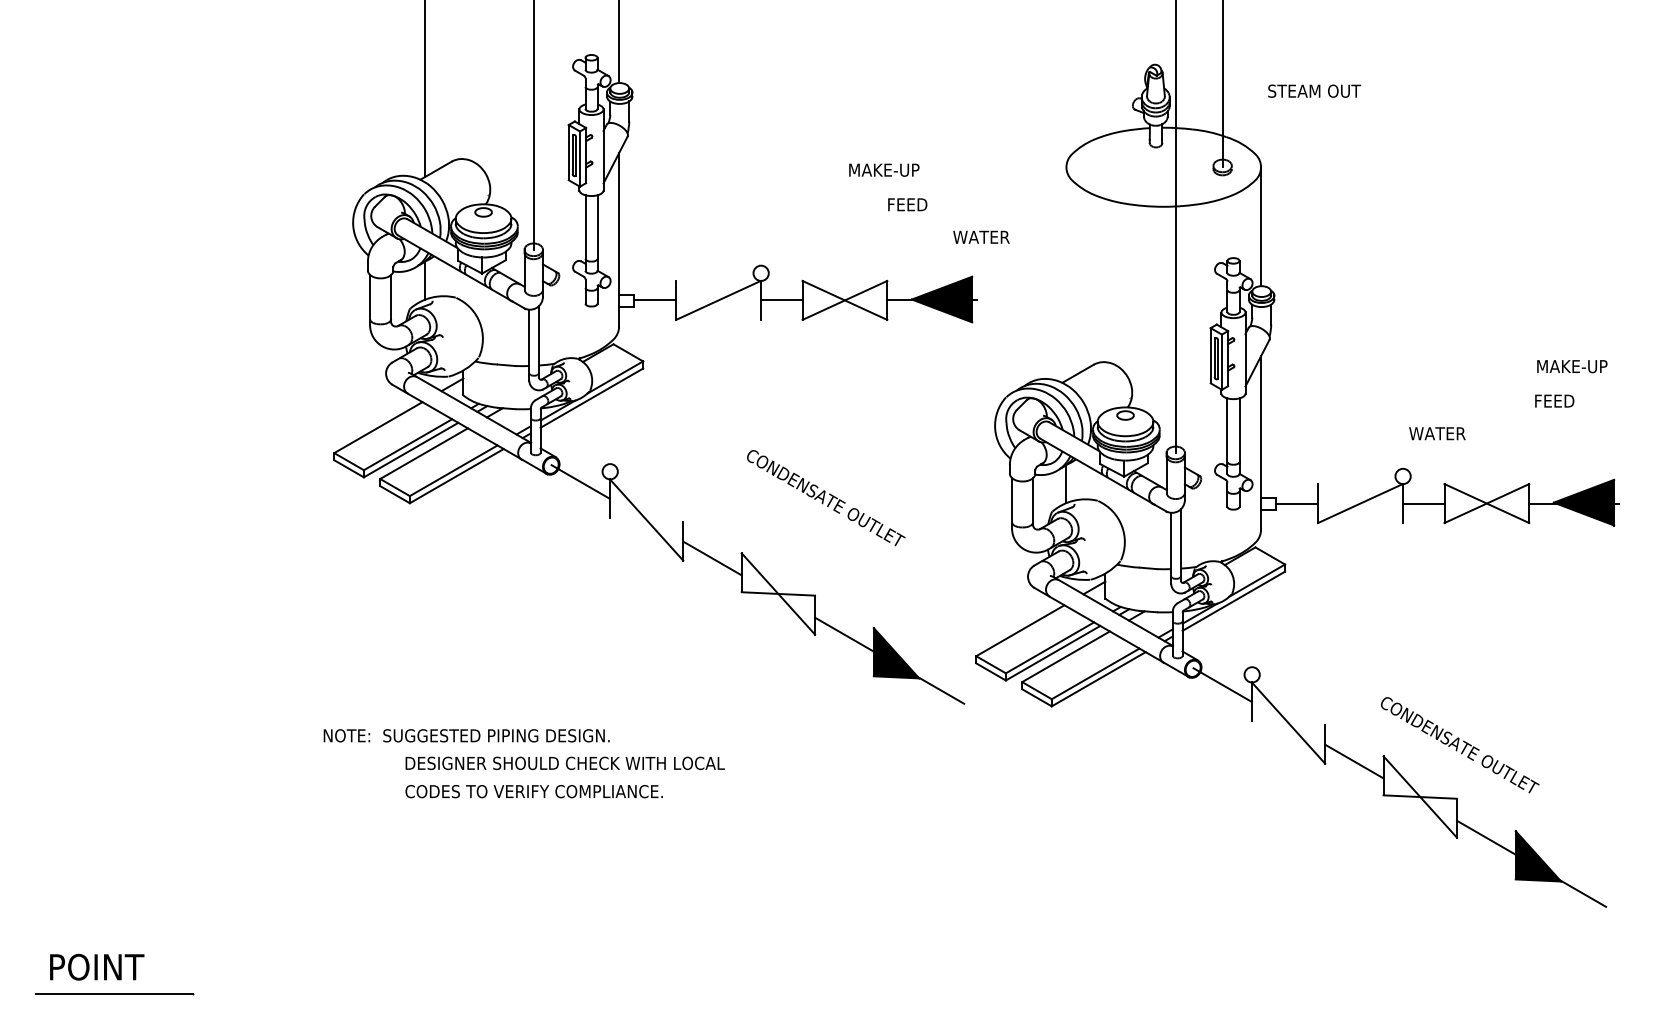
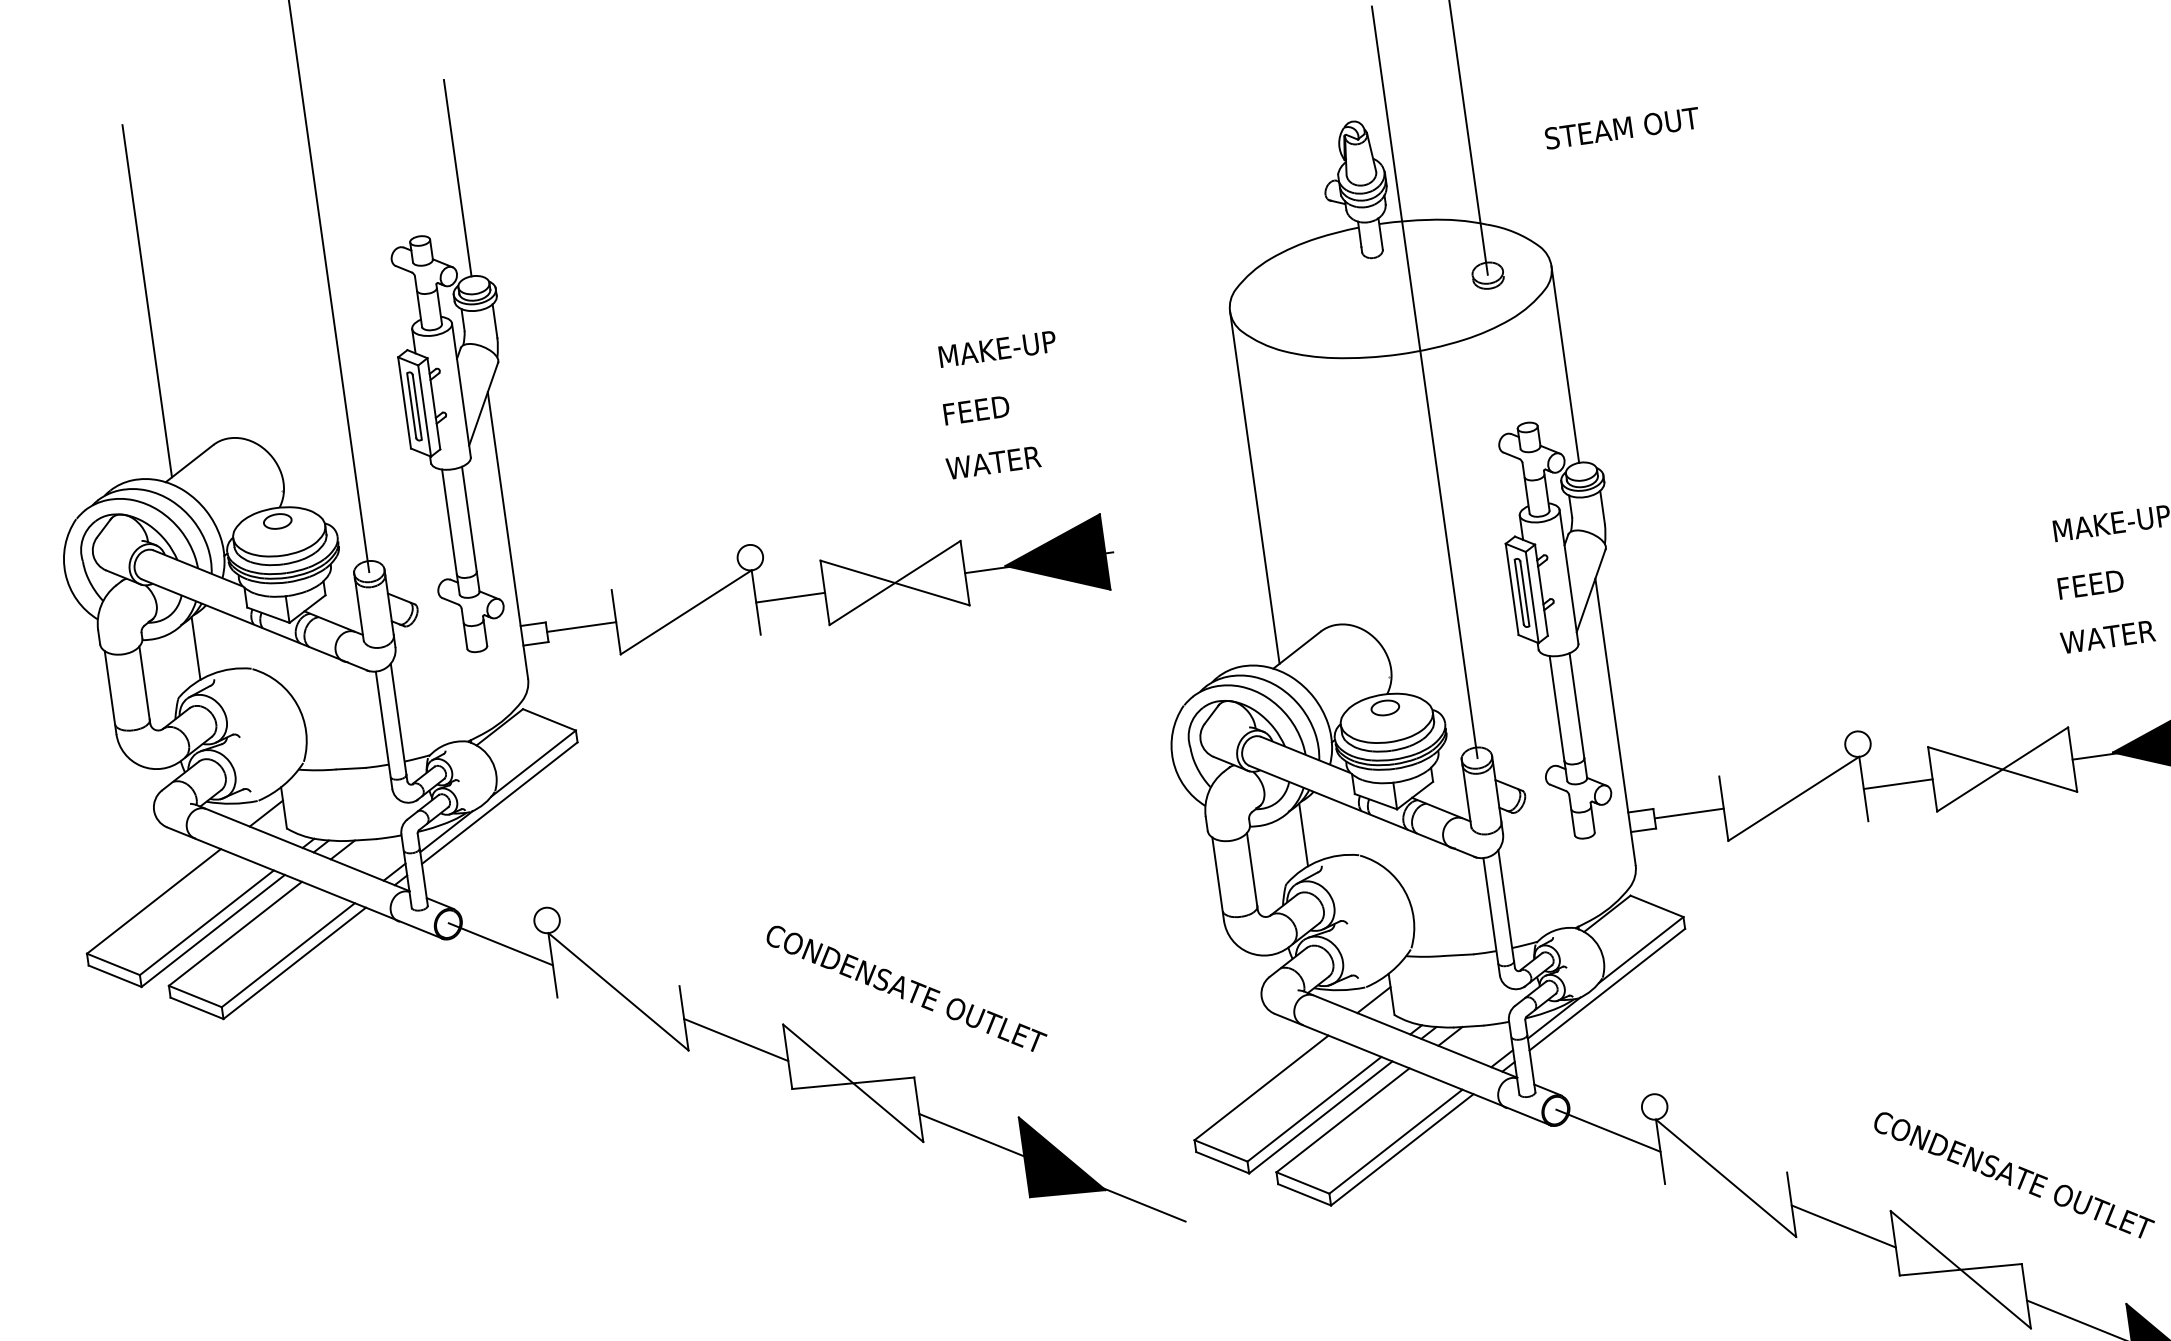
text: (884, 169) -> (997, 348), moved
text: (981, 236) -> (993, 461), moved
line: (1066, 273) -> (1254, 487), added
text: (1437, 433) -> (2107, 636), moved
text: (826, 498) -> (907, 988), moved

